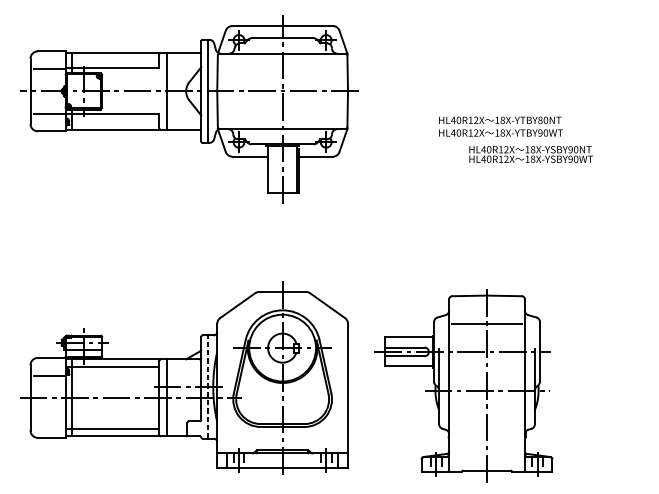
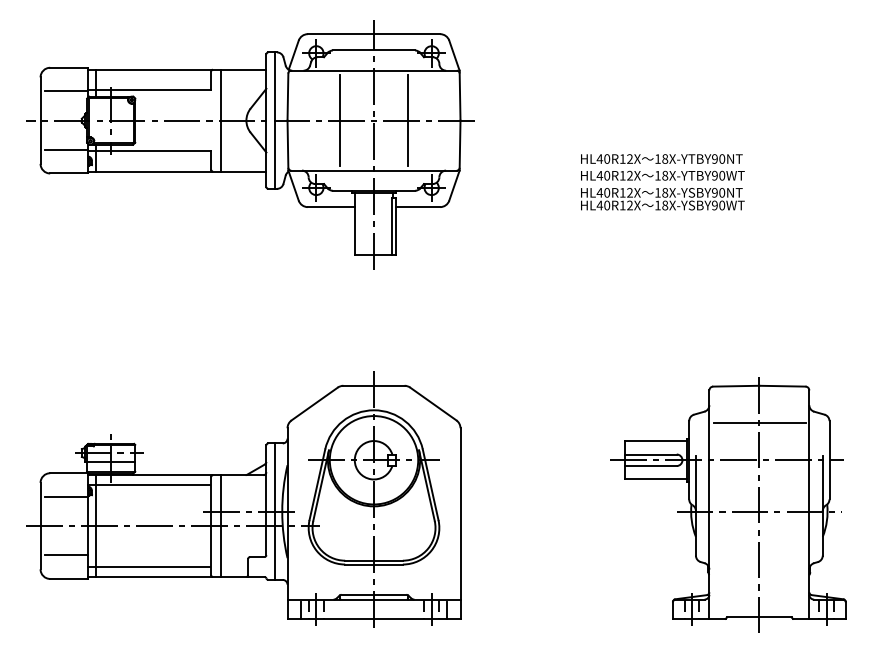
line: (257, 91) -> (340, 120), added
line: (307, 91) -> (407, 120), added
text: (540, 119) -> (714, 158), 18X-YTBY80NT -> 18X-YTBY90NT
text: (531, 154) -> (662, 199), moved
part: (463, 385) -> (728, 504), moved
line: (208, 386) -> (275, 511), dashed -> solid
line: (50, 420) -> (66, 555), added

